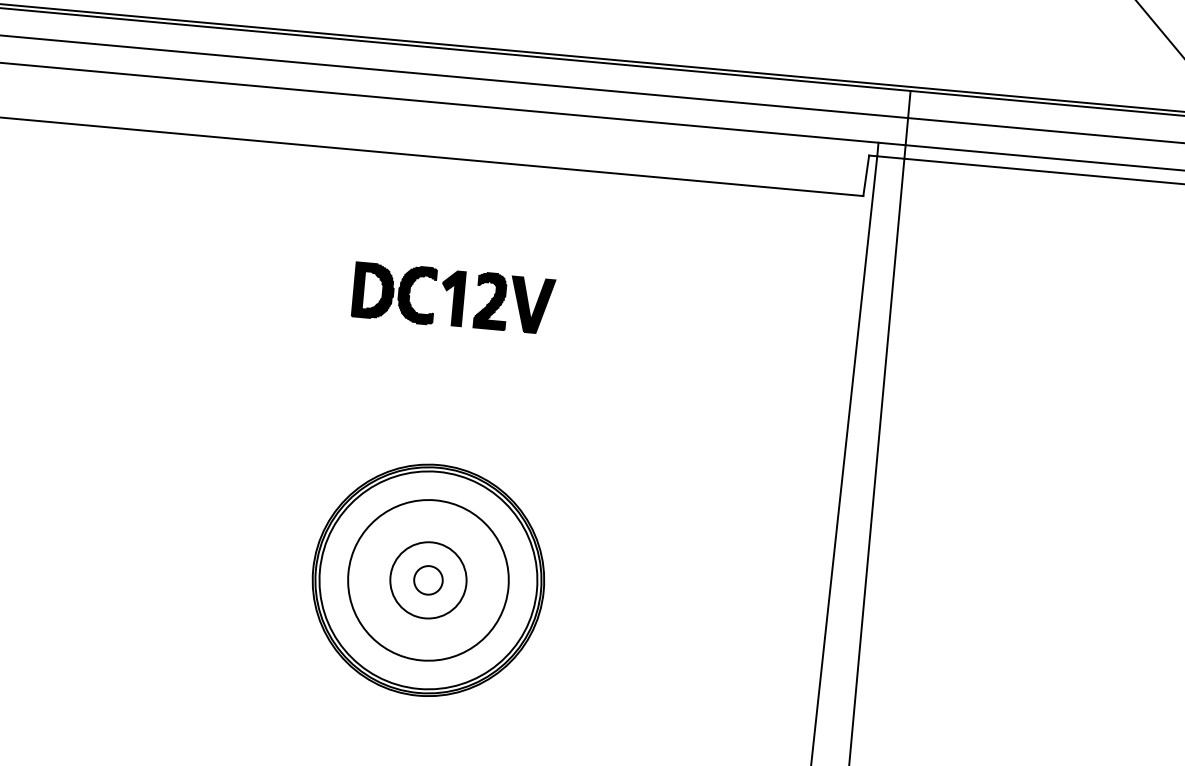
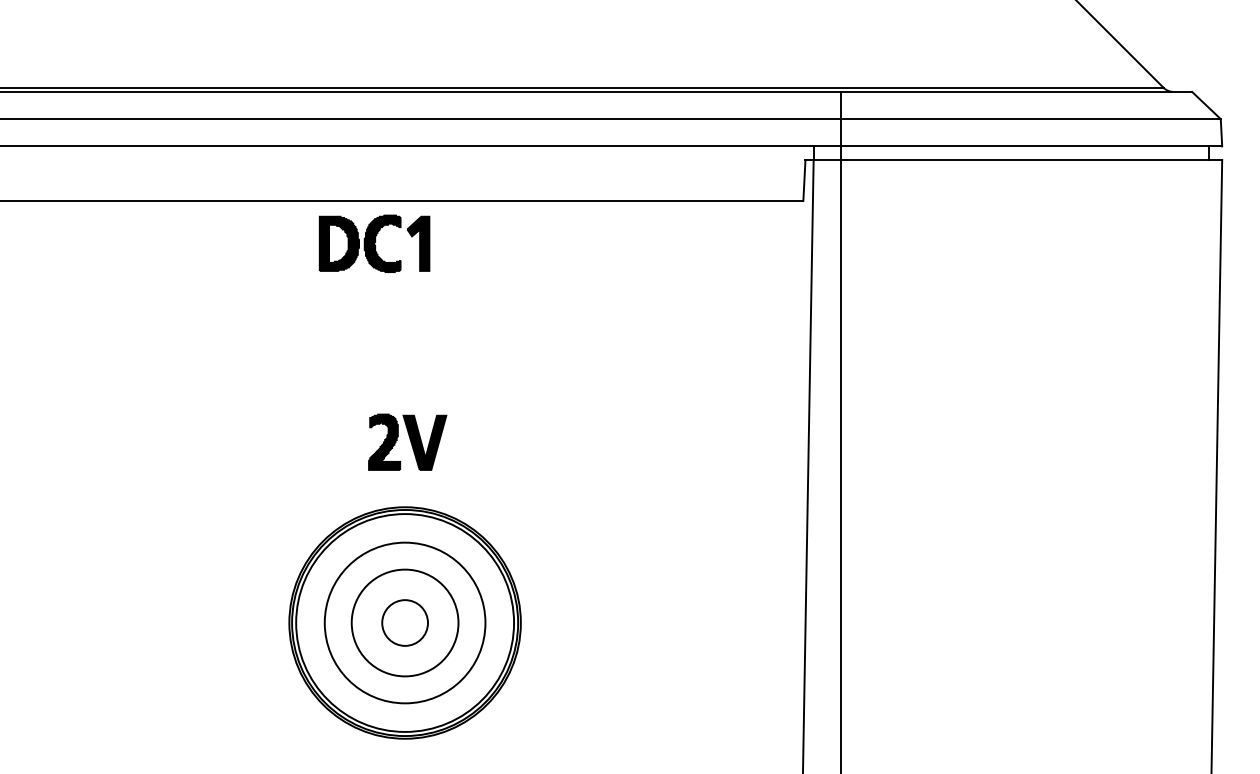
part: (408, 293) -> (374, 243), moved
part: (514, 302) -> (407, 441), moved
circle: (427, 579) -> (404, 622), size x1.4
circle: (427, 579) -> (404, 622), size x1.6

